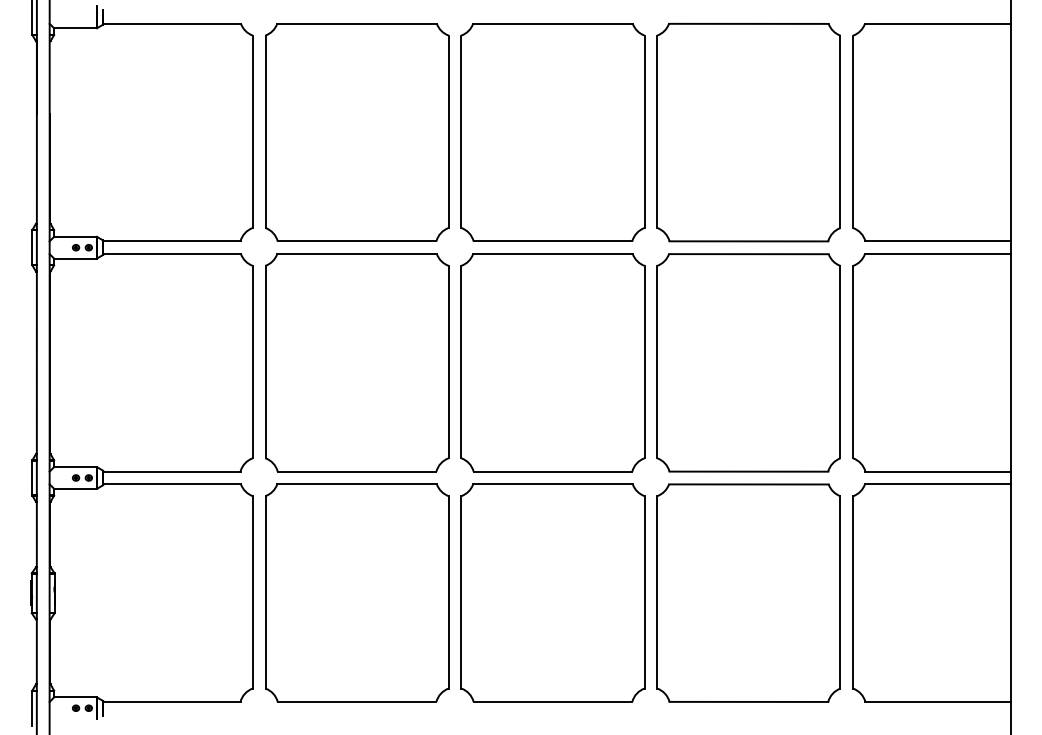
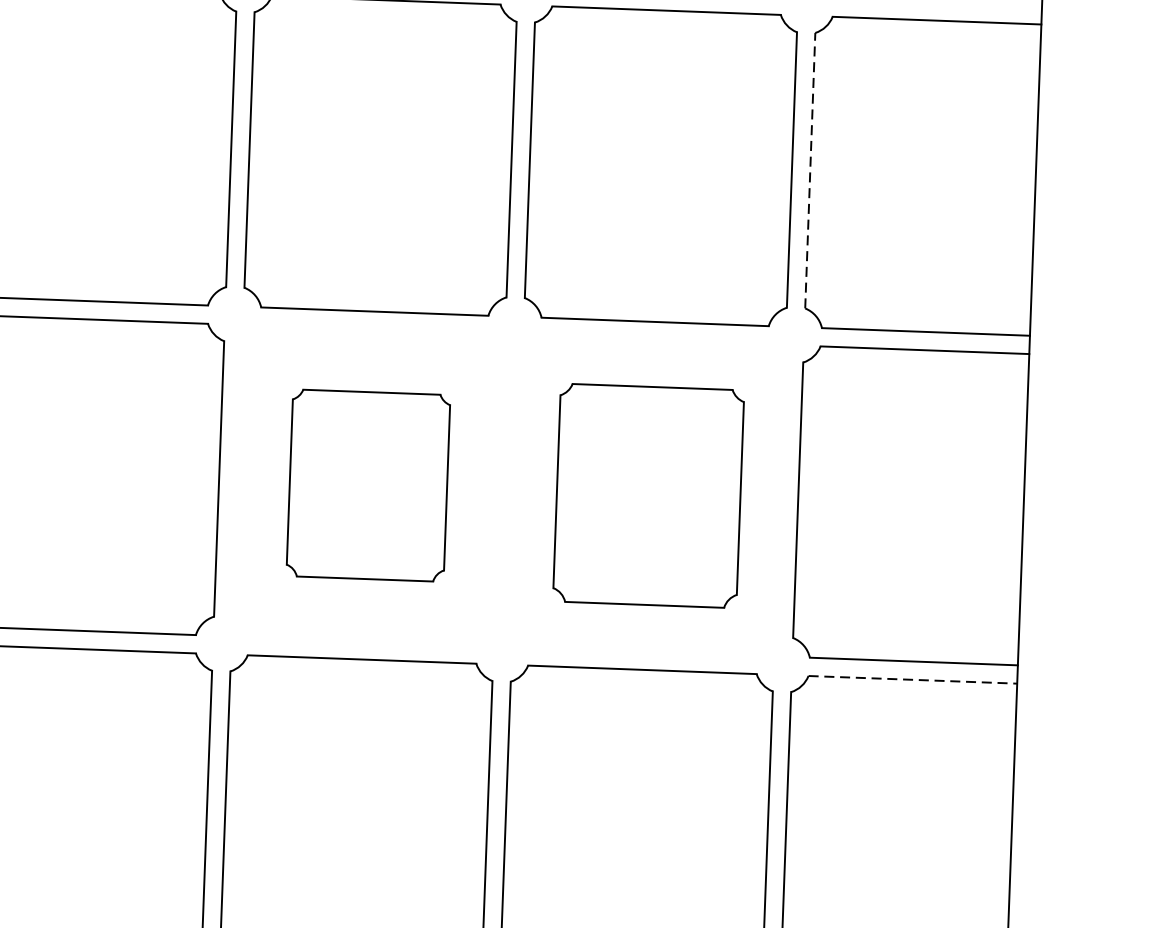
line: (853, 131) -> (810, 170), solid -> dashed
part: (552, 362) -> (367, 485), size x0.6
part: (748, 362) -> (648, 495), size x0.7
line: (937, 484) -> (912, 679), solid -> dashed

